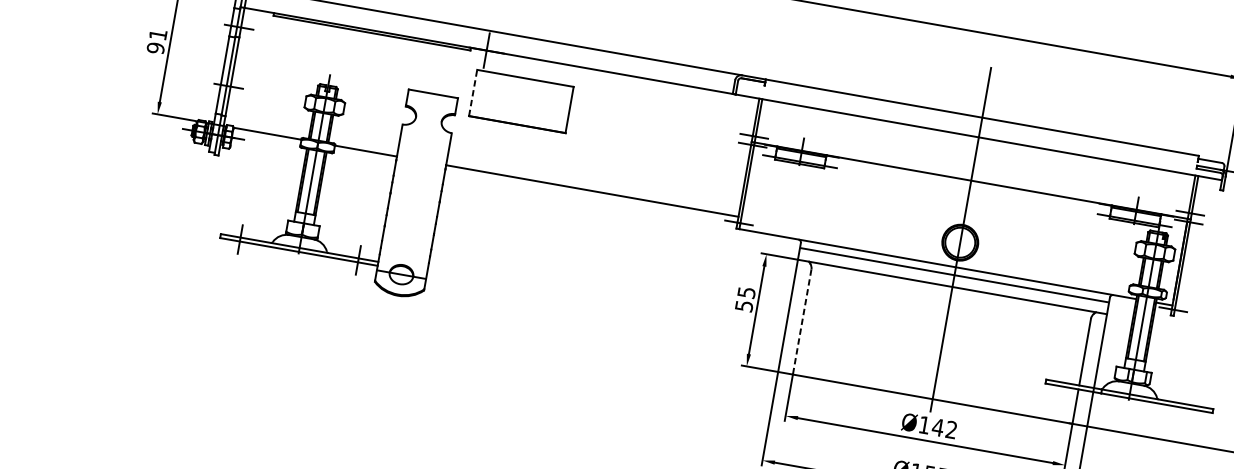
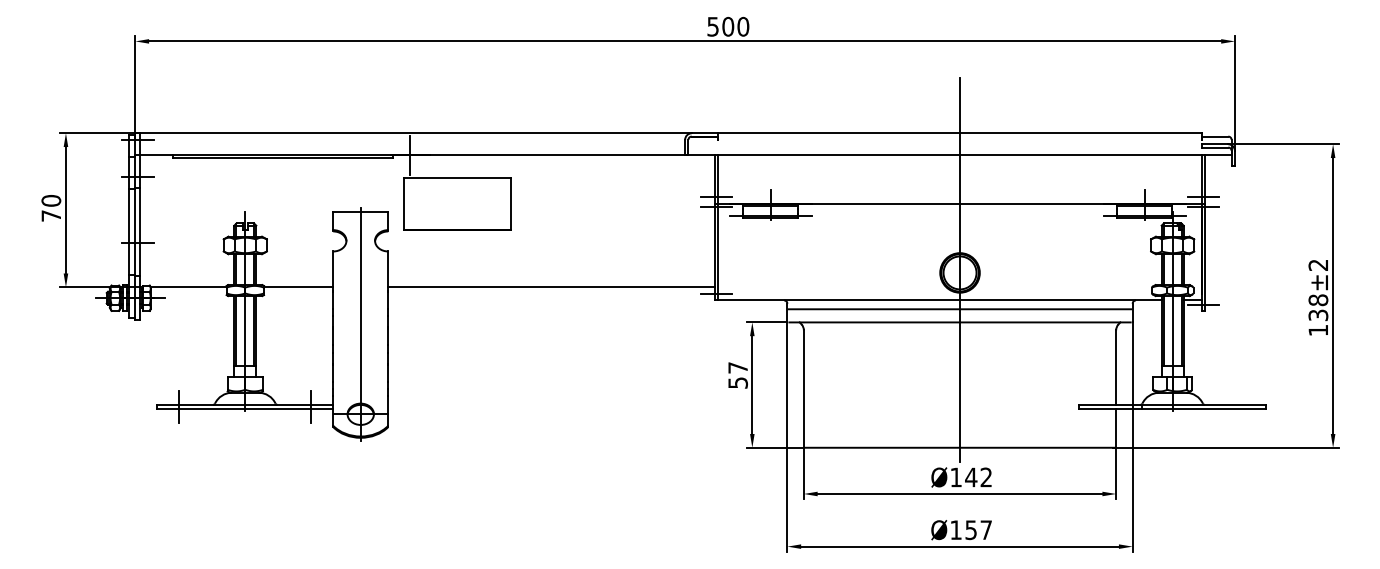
text: (157, 41) -> (51, 208), 91 -> 70
line: (473, 92) -> (403, 203), dashed -> solid
line: (415, 194) -> (360, 324), added
text: (746, 292) -> (737, 367), 55 -> 57
line: (801, 322) -> (803, 389), dashed -> solid

